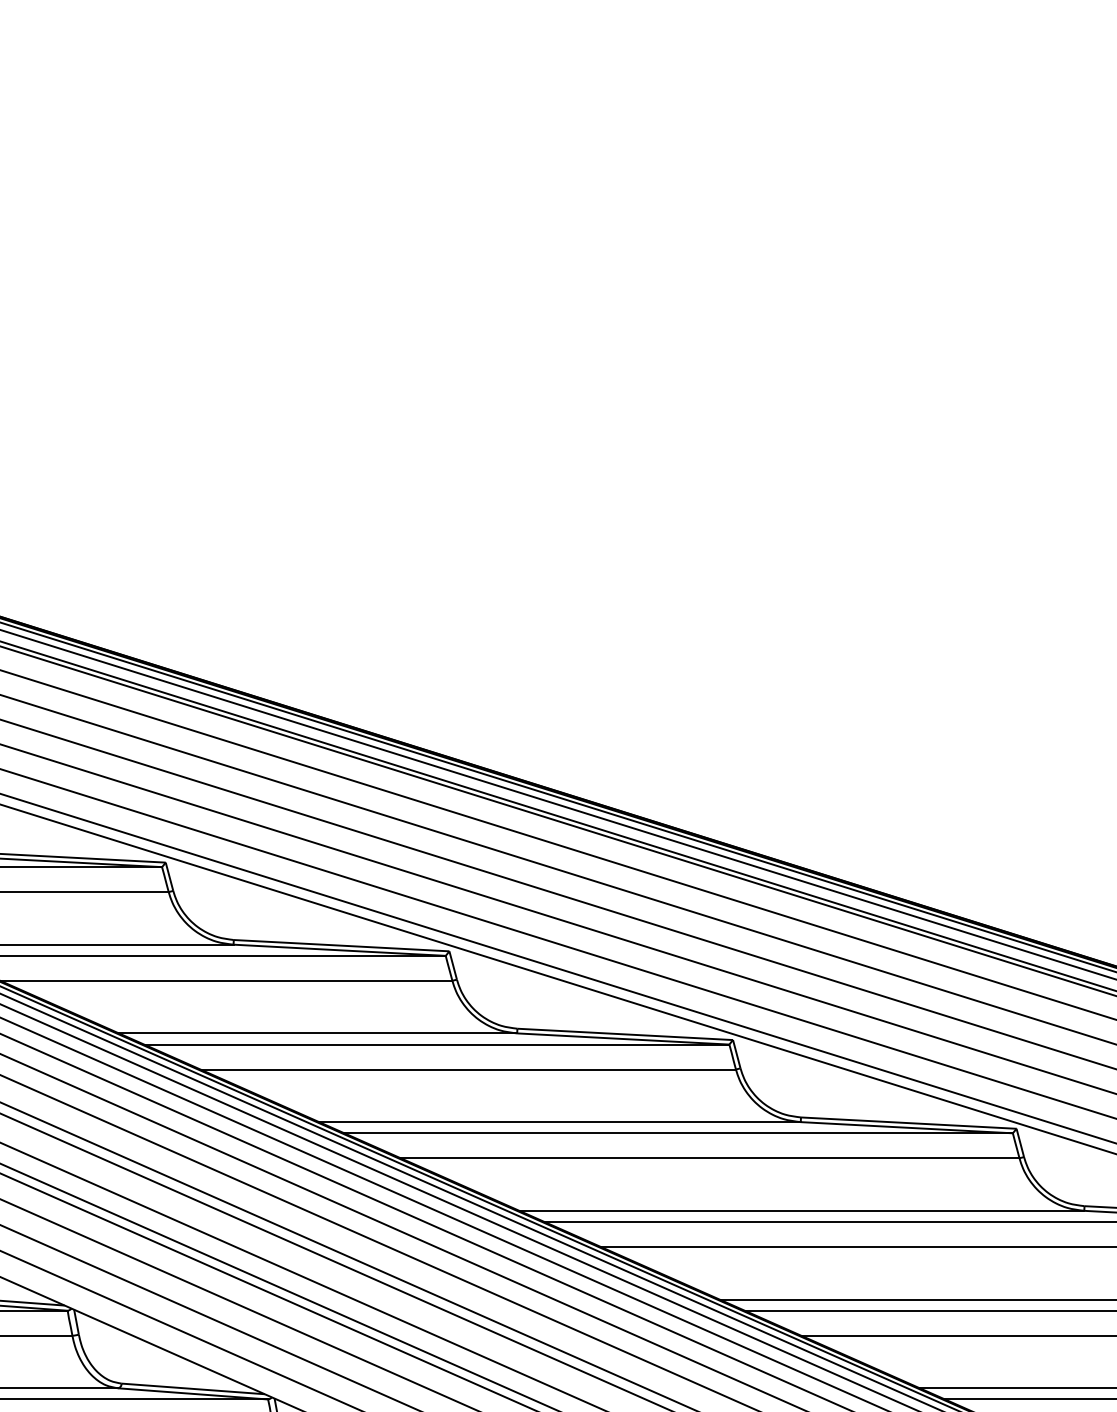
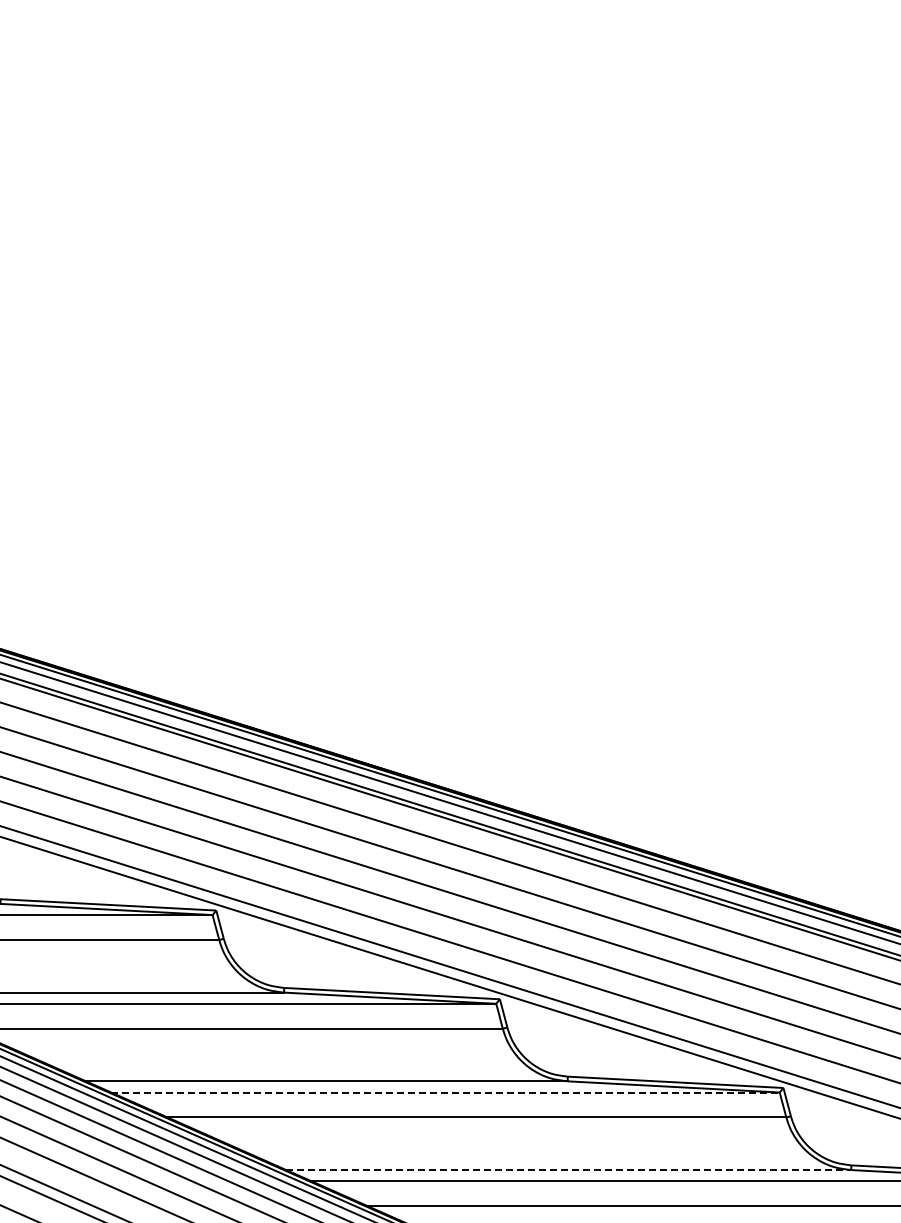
line: (679, 1133) -> (446, 1092), solid -> dashed
line: (802, 1210) -> (569, 1169), solid -> dashed

